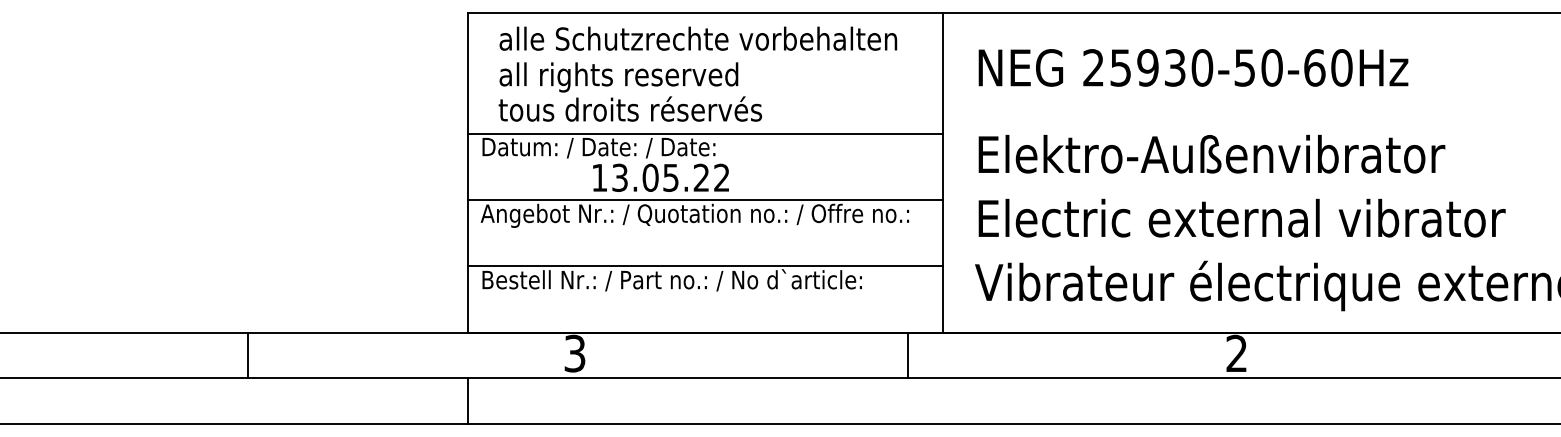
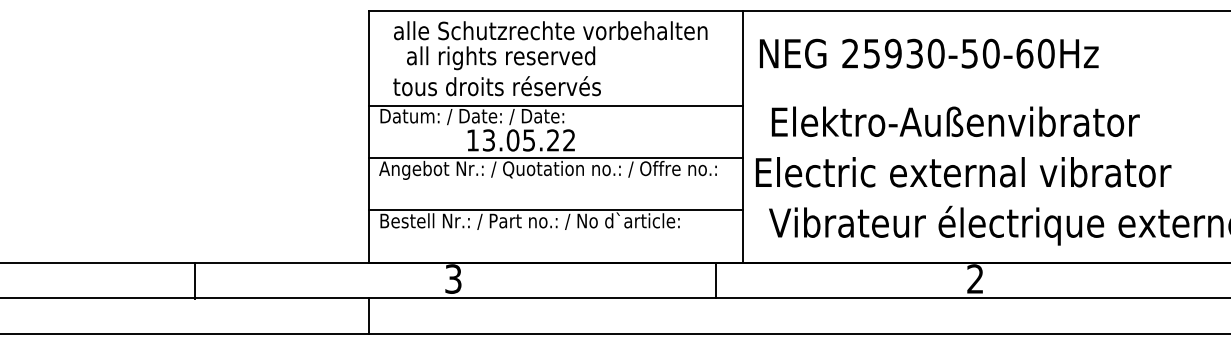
text: (1192, 67) -> (928, 53), moved
text: (619, 77) -> (501, 58), moved
text: (1242, 218) -> (963, 172), moved

